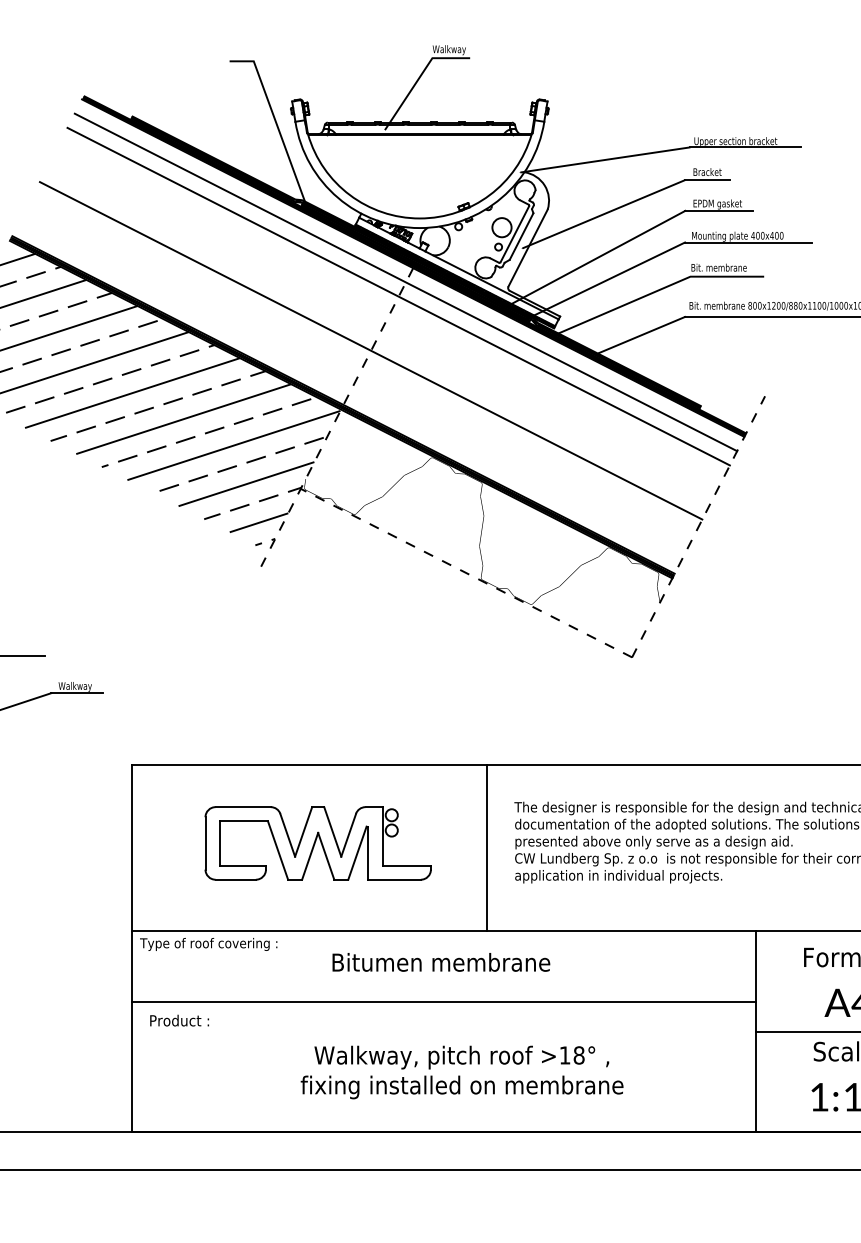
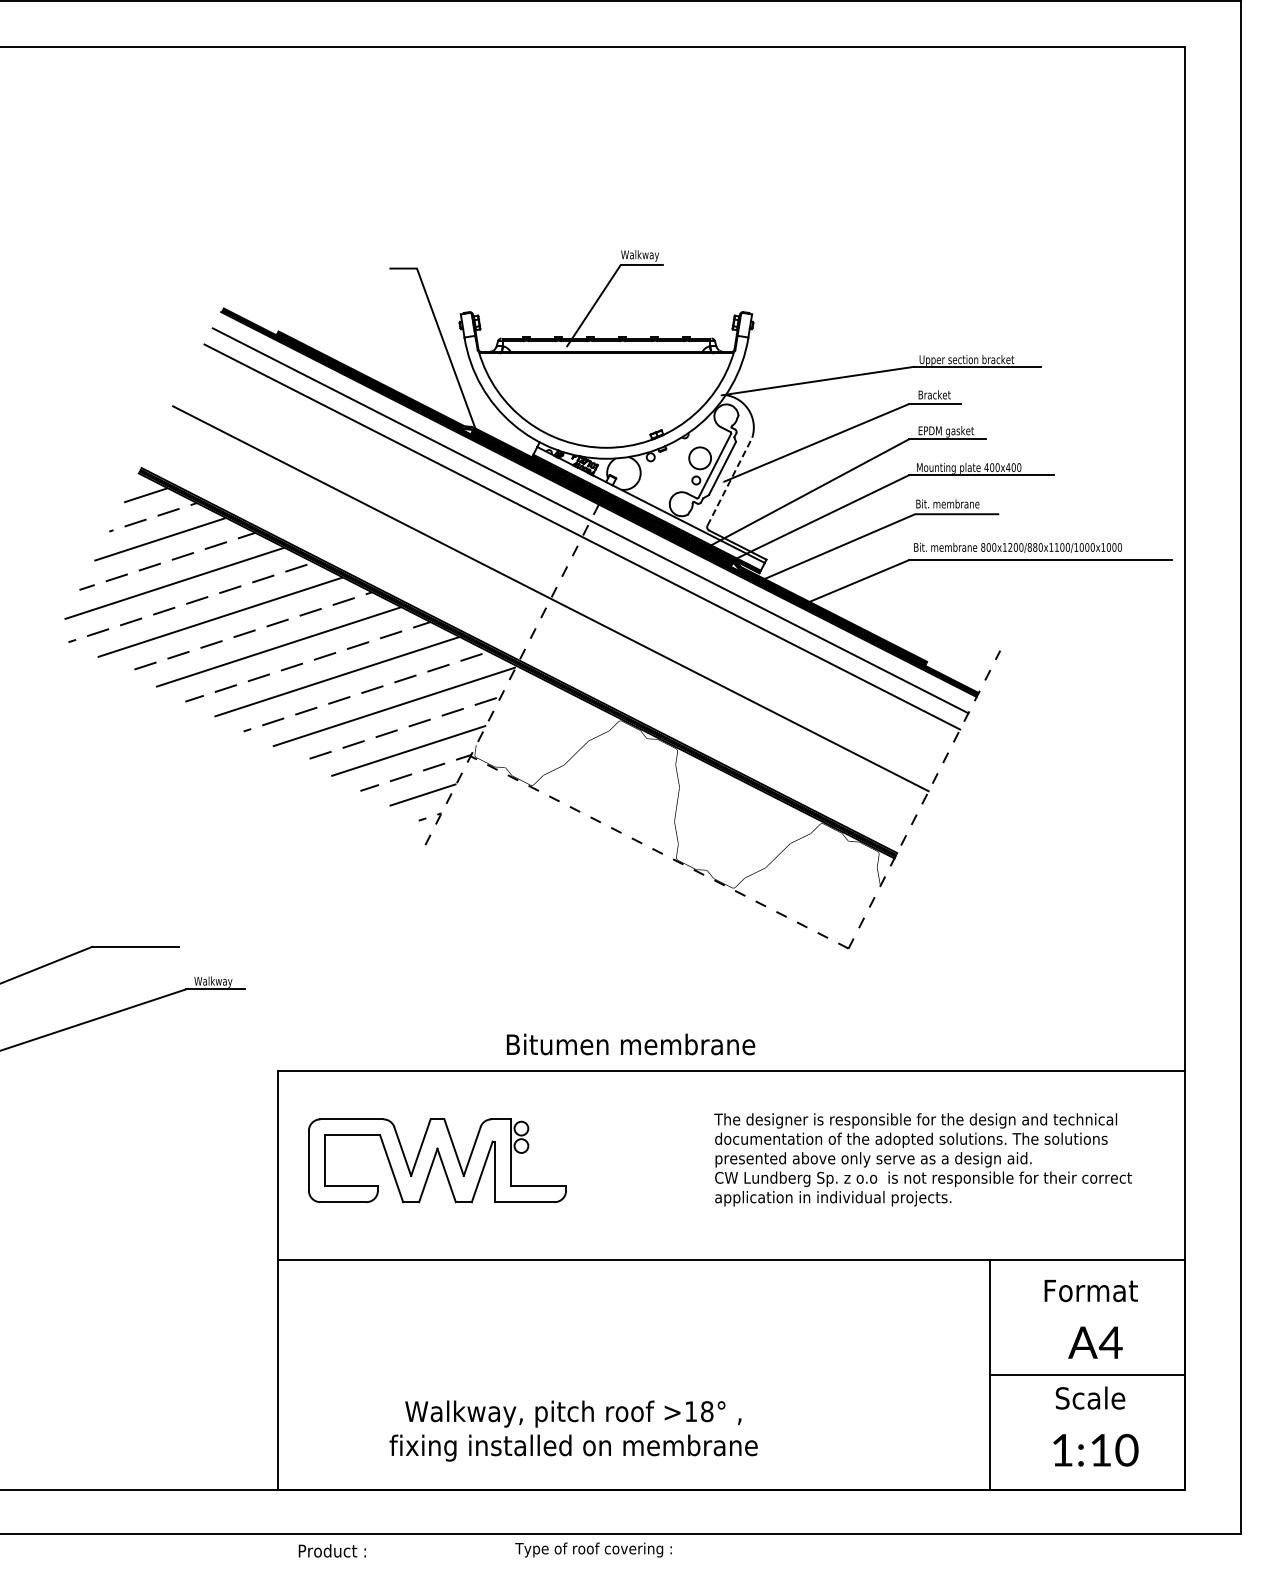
line: (528, 247) -> (730, 481), solid -> dashed
part: (318, 843) -> (437, 1160), moved
line: (486, 847) -> (682, 1165), removed
text: (208, 944) -> (593, 1549), moved
text: (441, 962) -> (631, 1044), moved
line: (444, 1001) -> (634, 1341), removed
text: (178, 1020) -> (331, 1550), moved
text: (461, 1071) -> (573, 1430), moved

